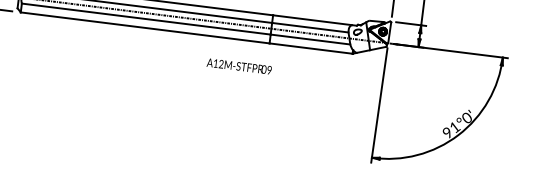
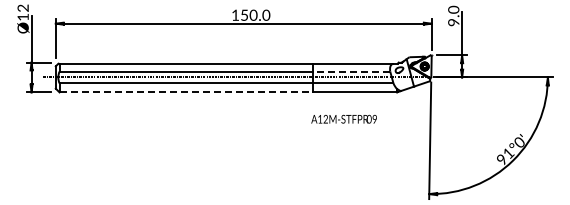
line: (310, 27) -> (351, 71), solid -> dashed
line: (145, 28) -> (186, 92), solid -> dashed
text: (238, 65) -> (343, 118), moved

